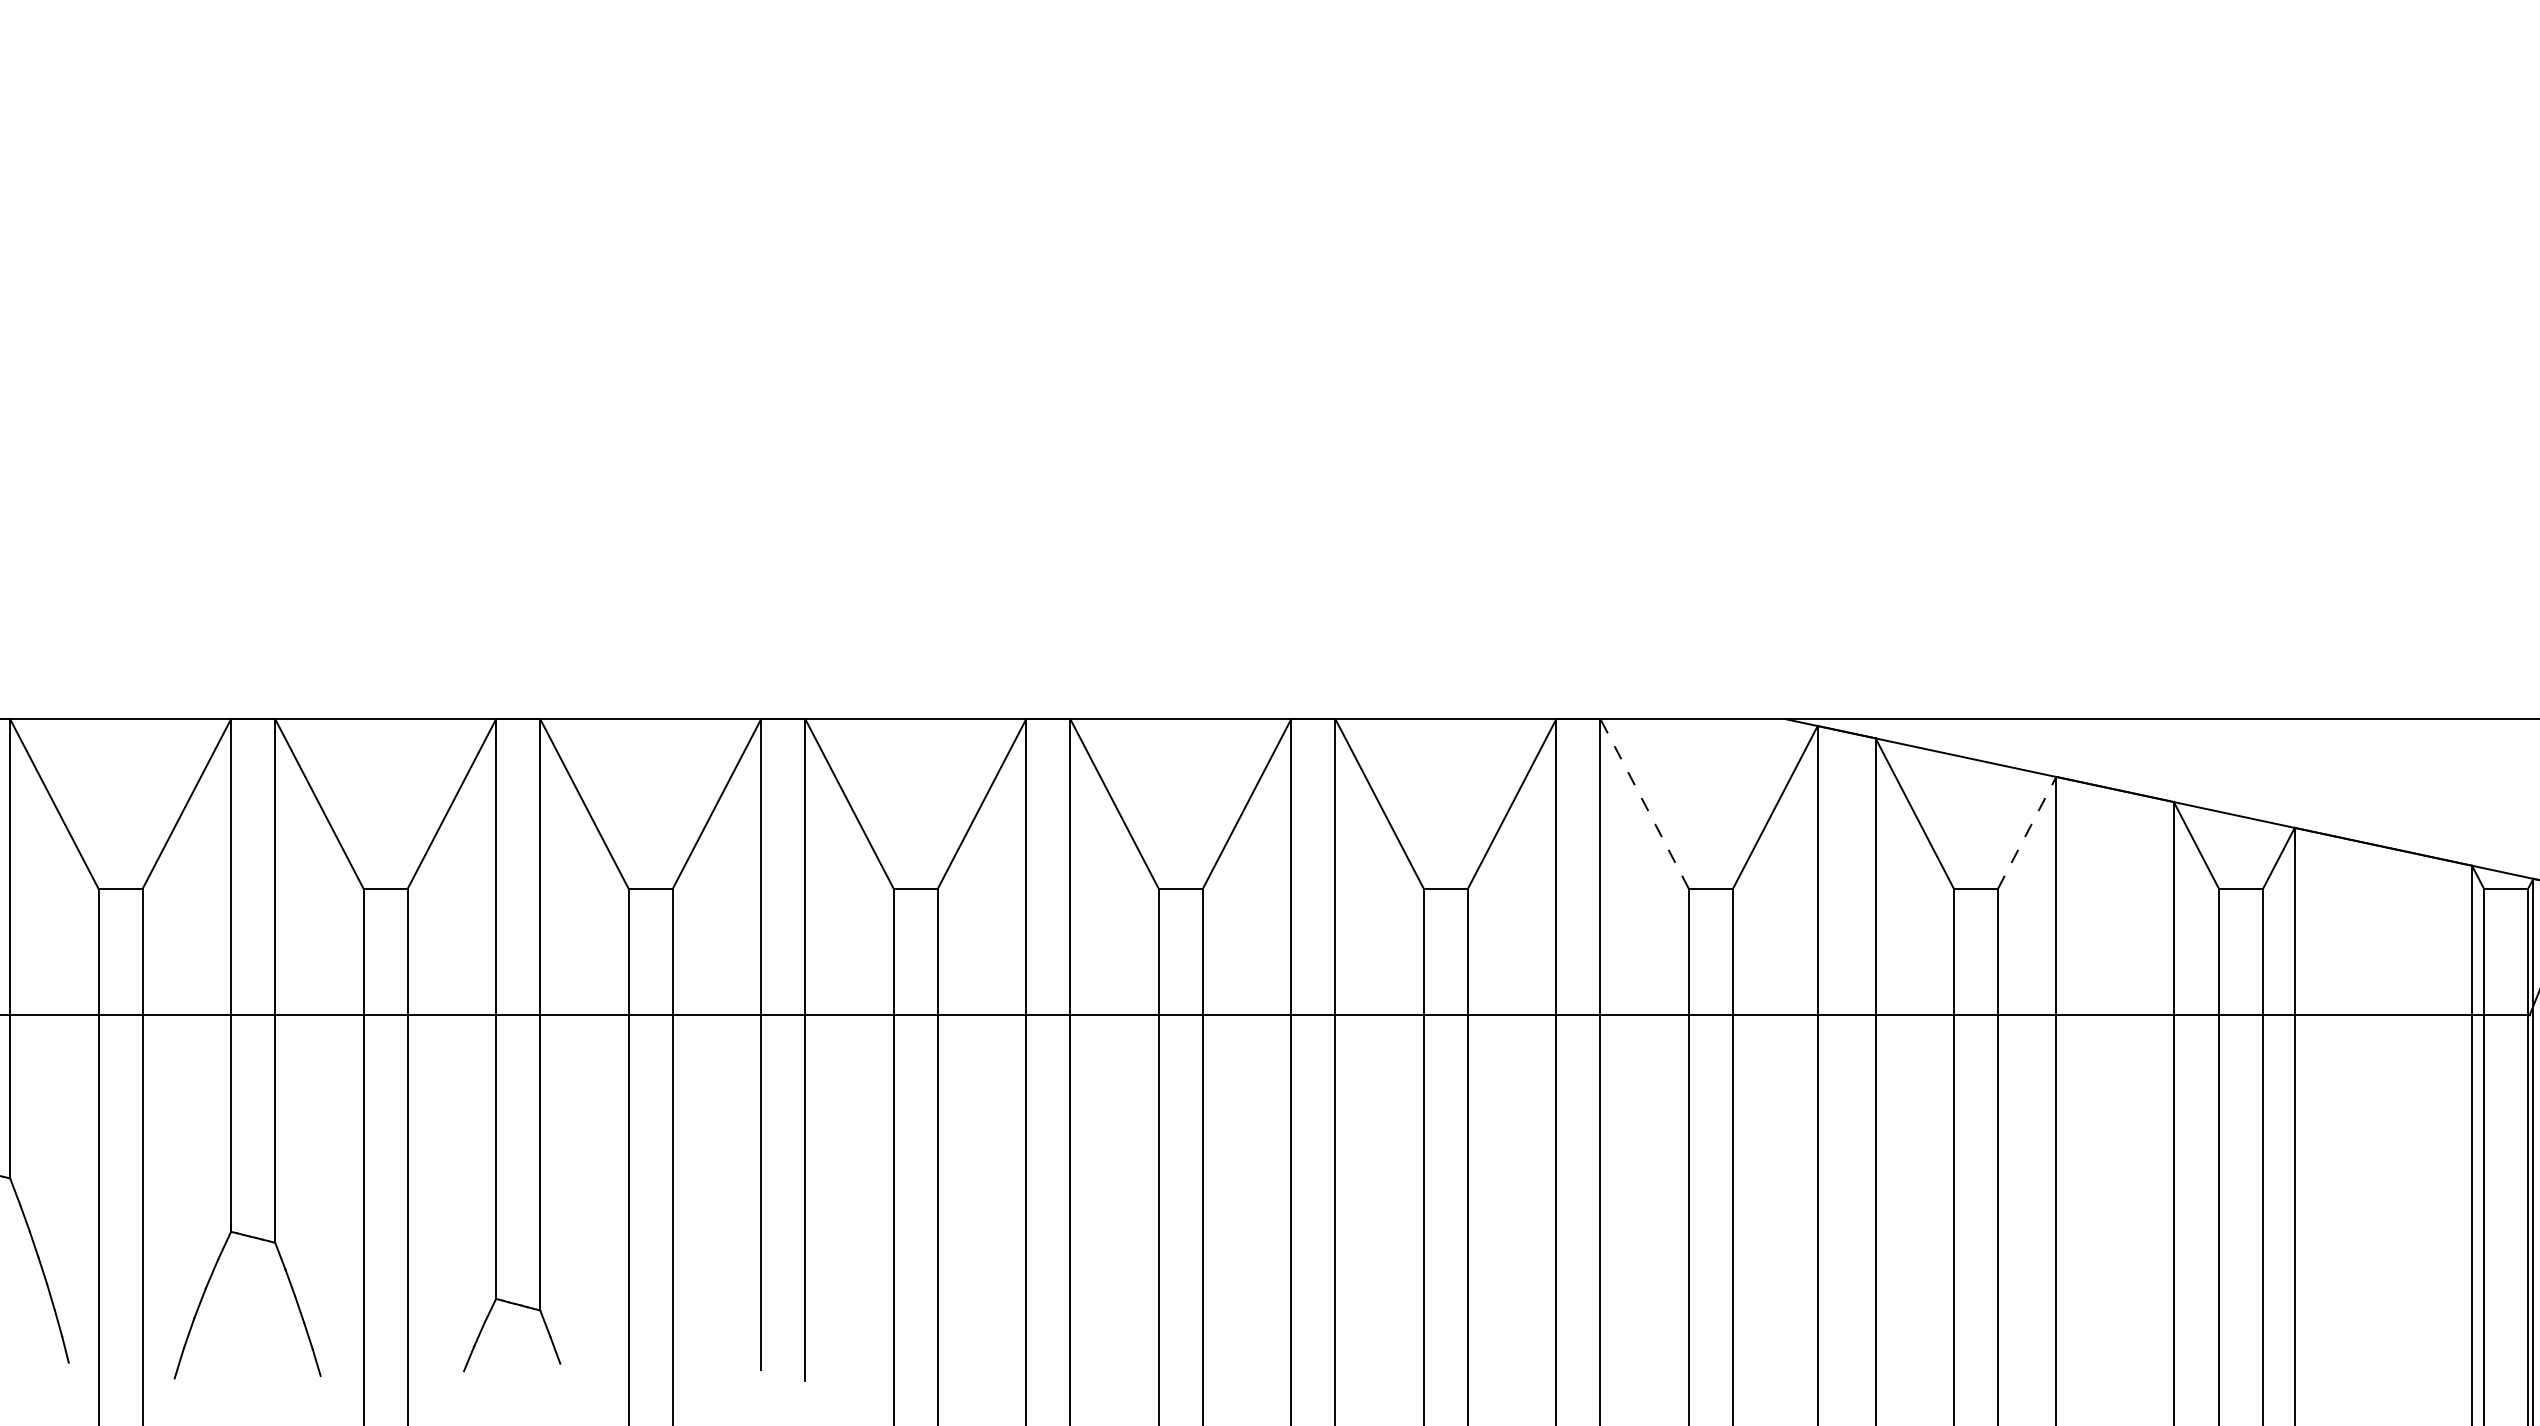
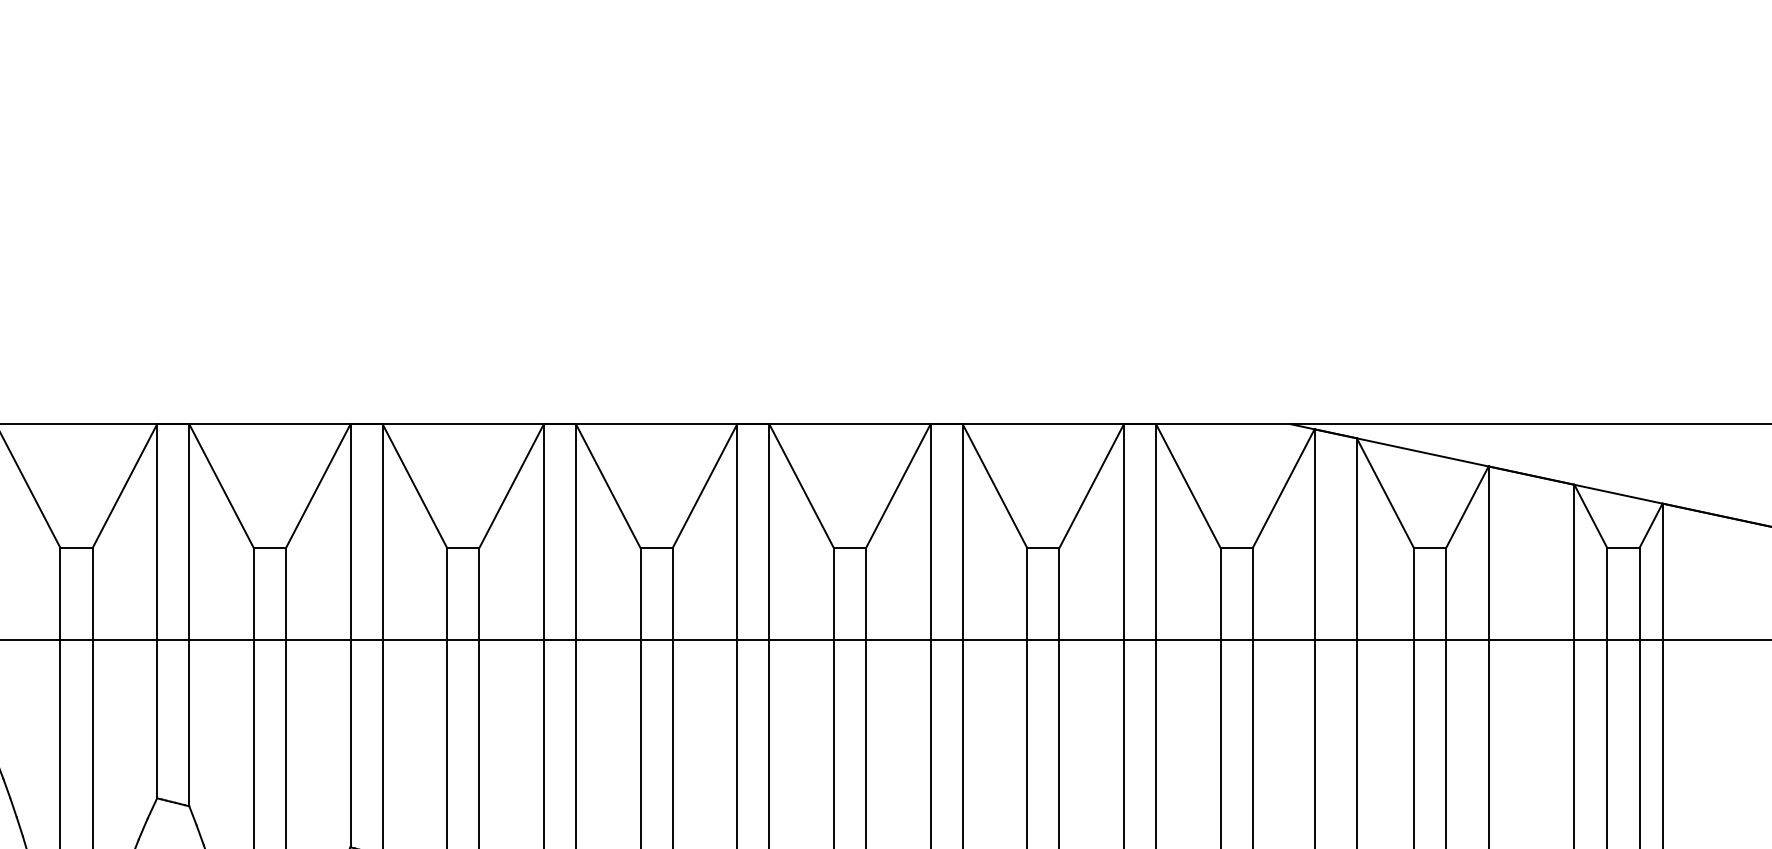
line: (1644, 803) -> (1188, 485), dashed -> solid
line: (2027, 832) -> (1467, 506), dashed -> solid

